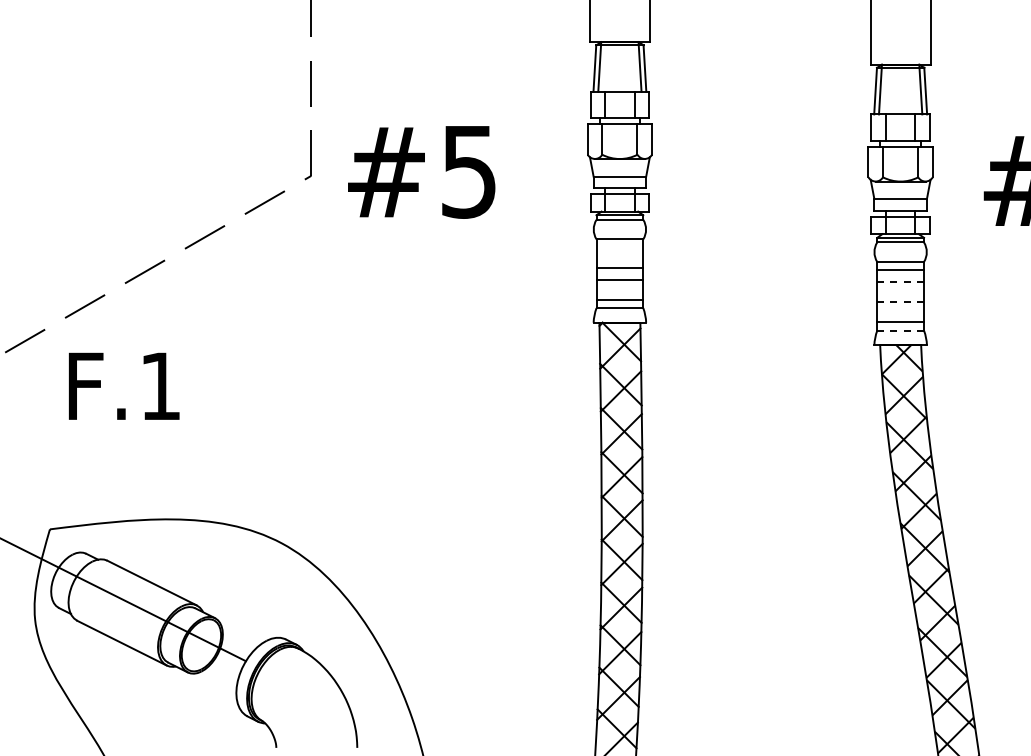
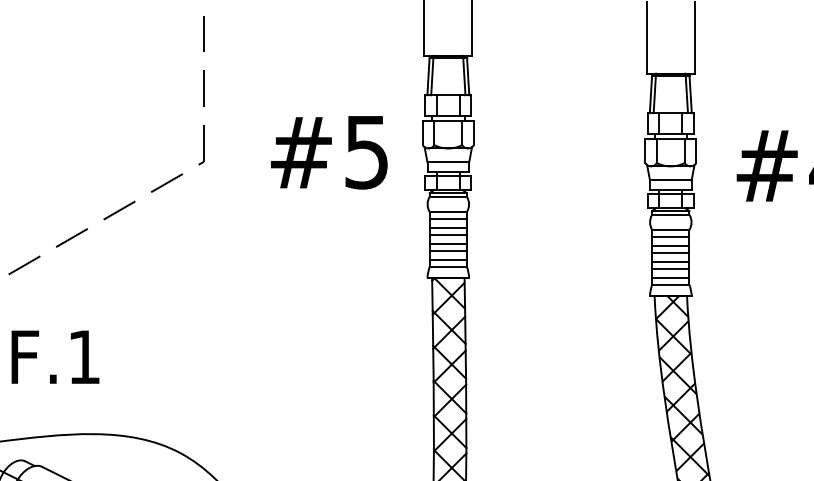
text: (421, 172) -> (329, 152), moved
line: (619, 247) -> (448, 218), added
line: (619, 259) -> (448, 228), added
line: (901, 282) -> (671, 246), dashed -> solid
line: (619, 288) -> (448, 251), added
line: (900, 290) -> (670, 252), added
line: (901, 302) -> (671, 262), dashed -> solid
line: (900, 310) -> (670, 268), added
line: (901, 330) -> (671, 284), dashed -> solid
text: (124, 385) -> (55, 356), moved

